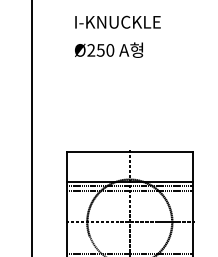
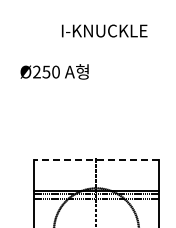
text: (117, 21) -> (104, 30), moved
text: (109, 49) -> (55, 71), moved
line: (129, 151) -> (96, 160), solid -> dashed

